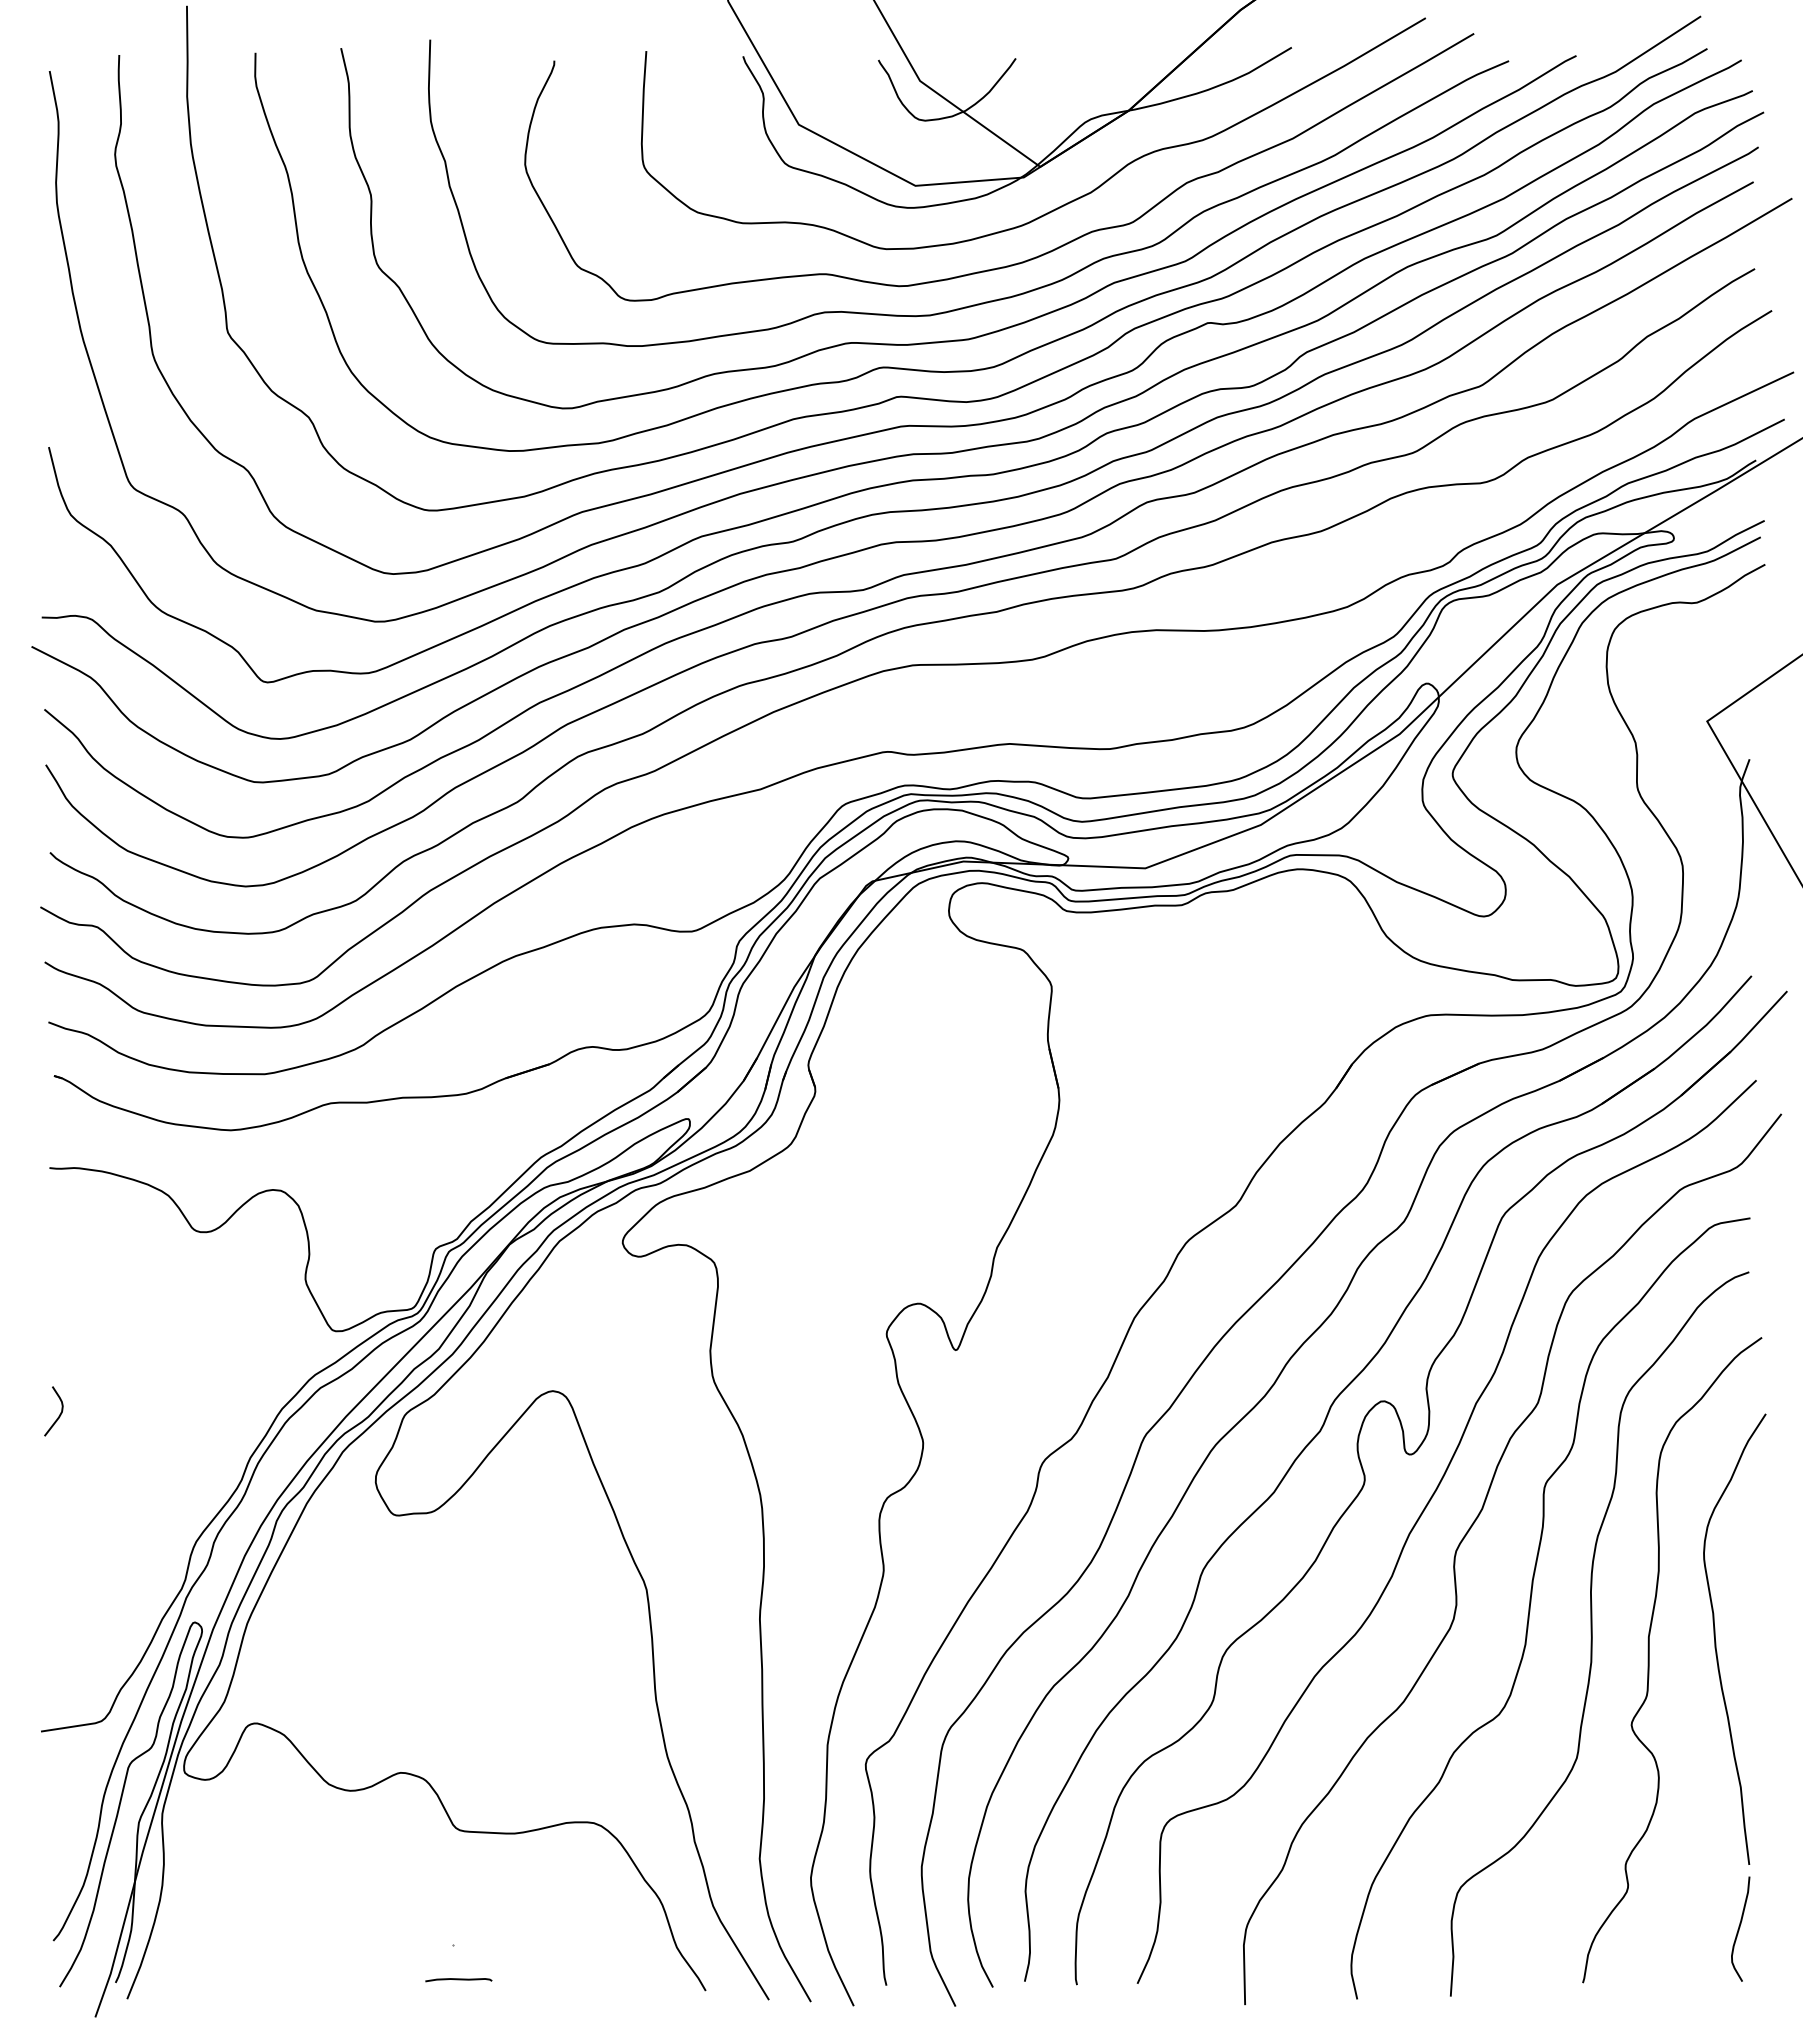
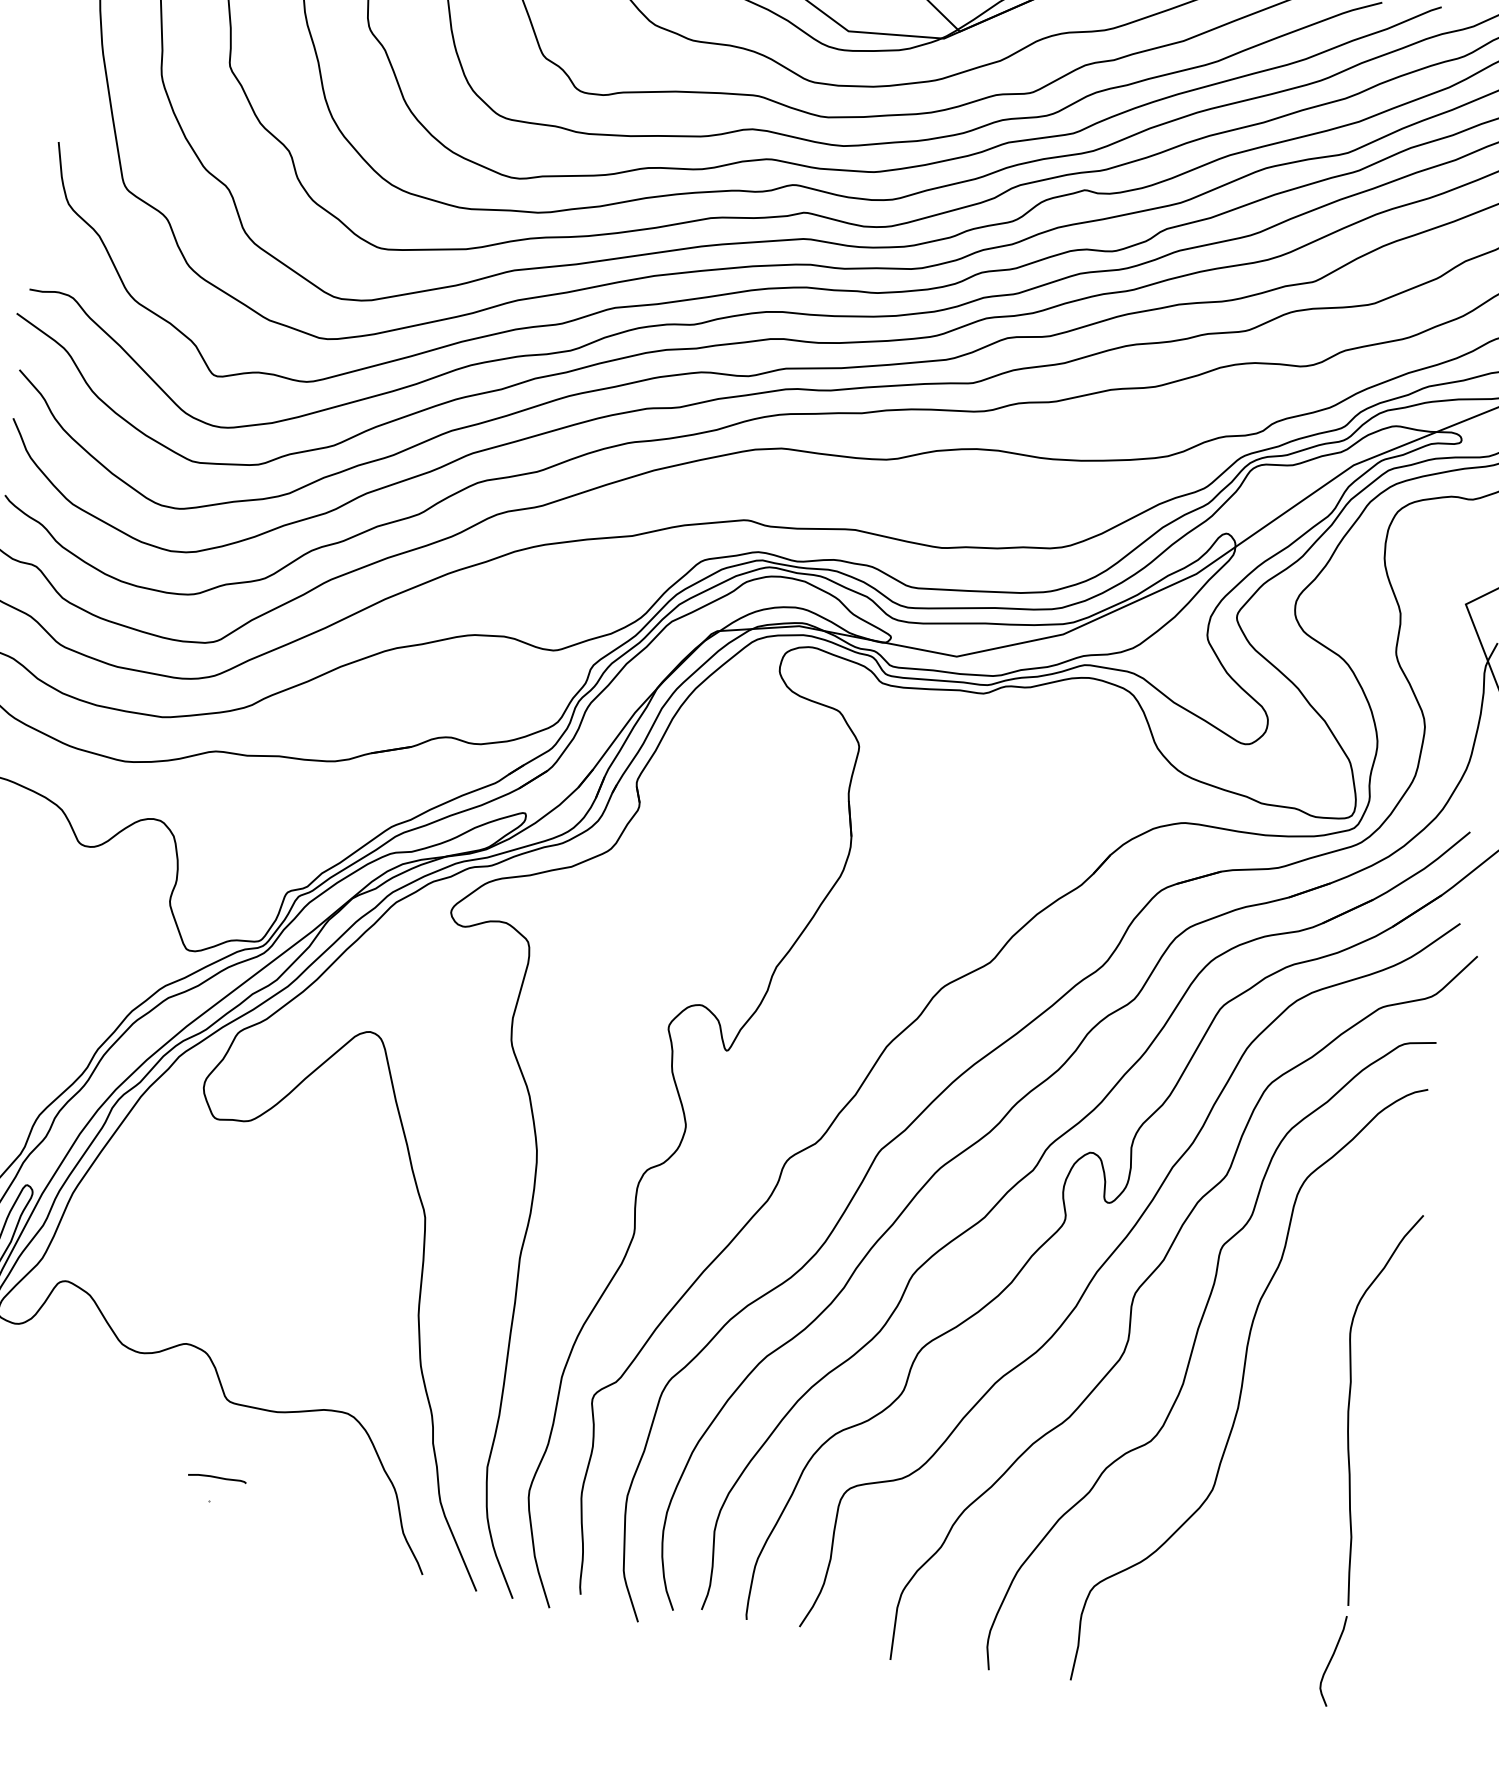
curve: (1649, 1660) -> (1288, 1414), removed
curve: (458, 1980) -> (217, 1478), moved

